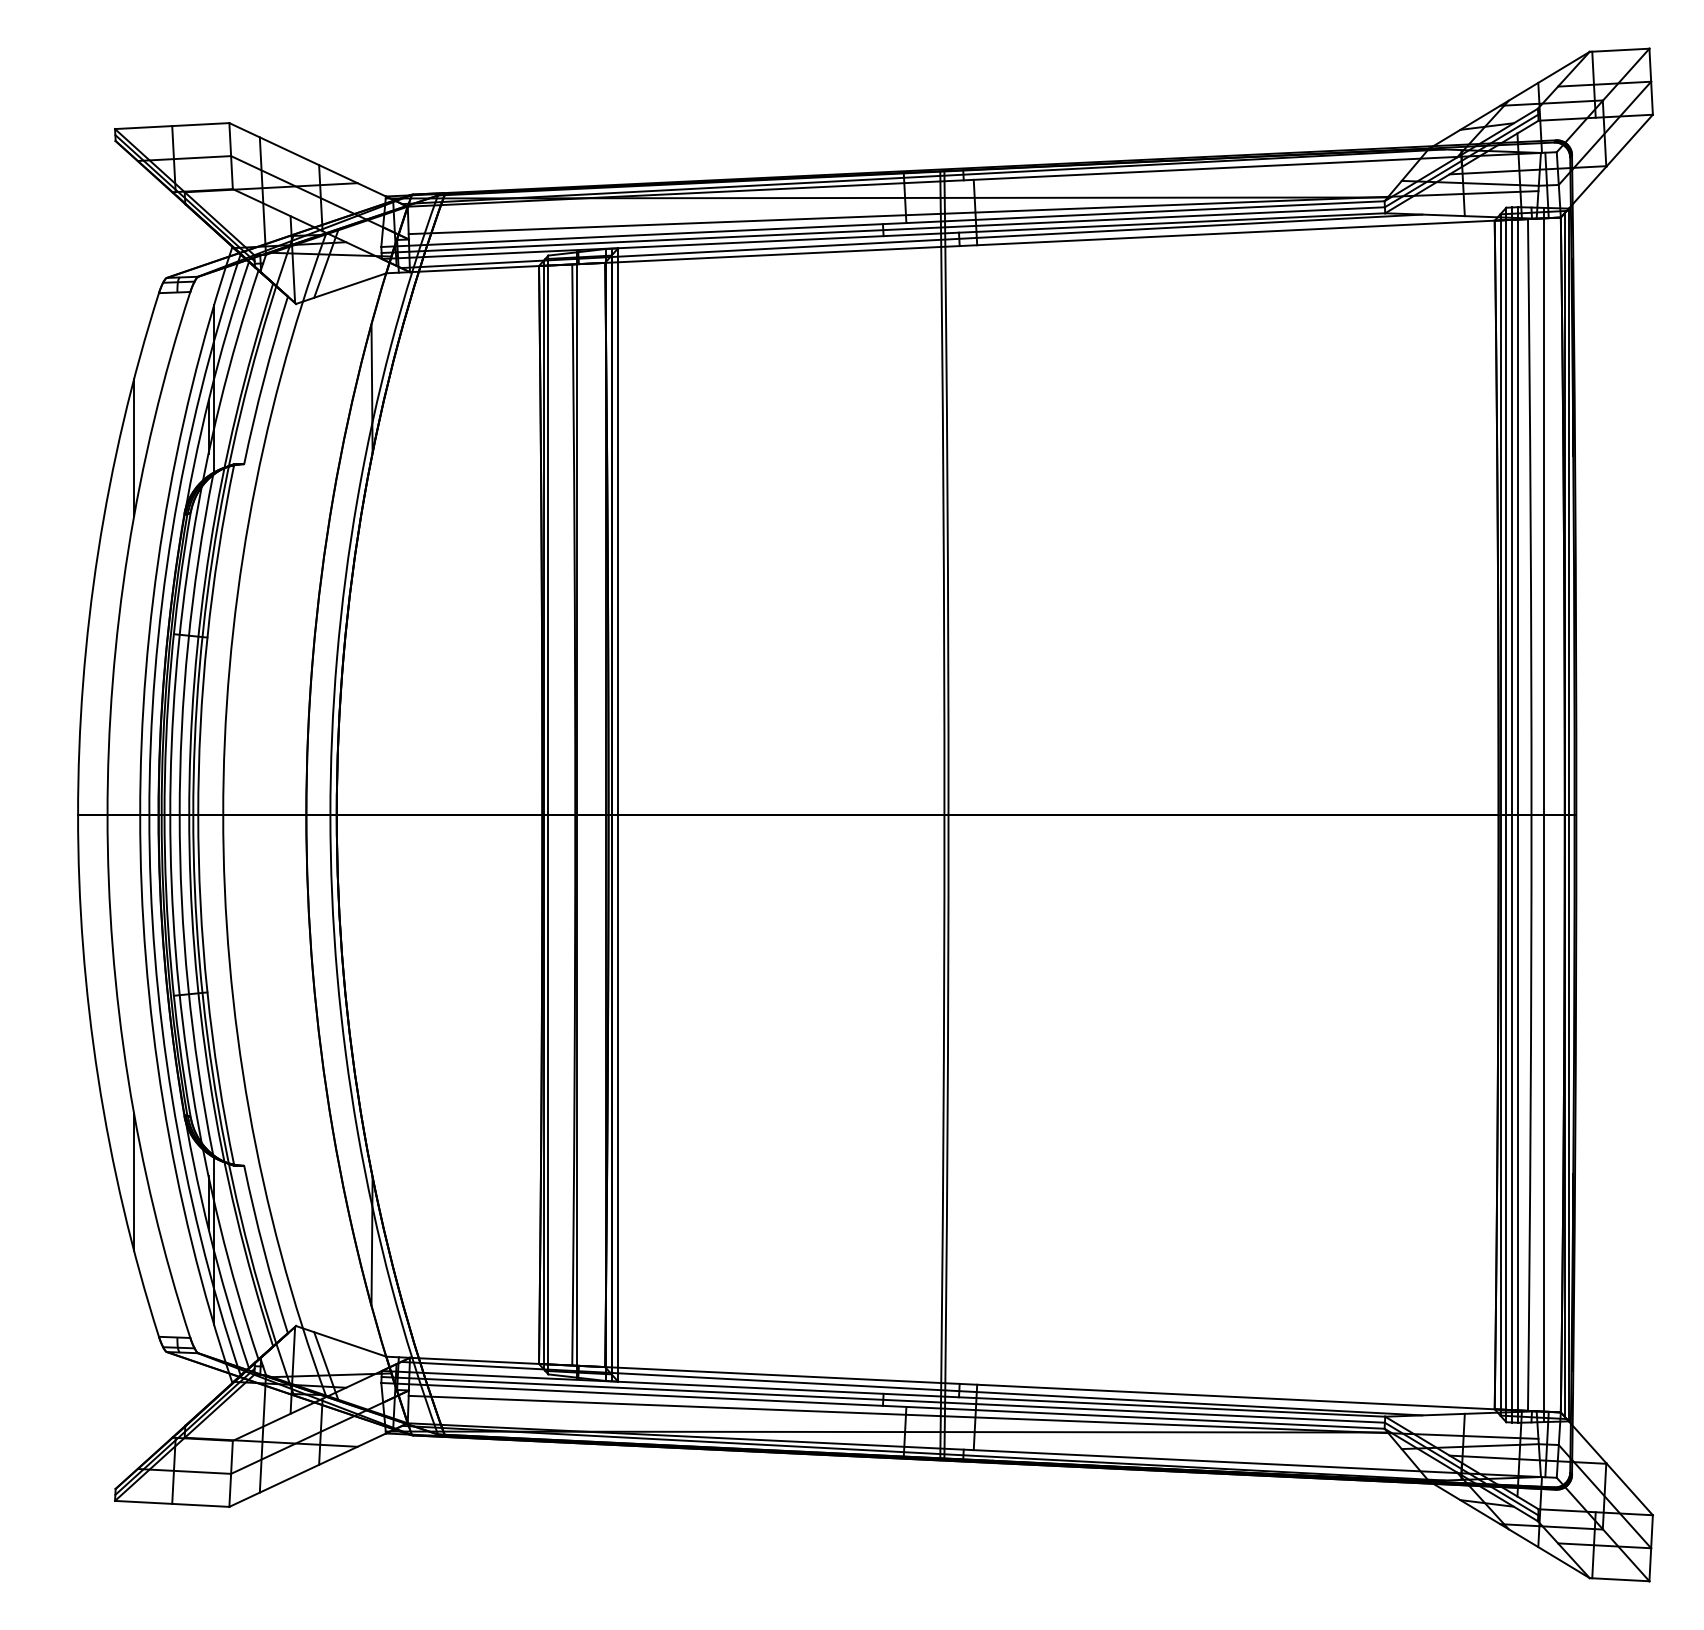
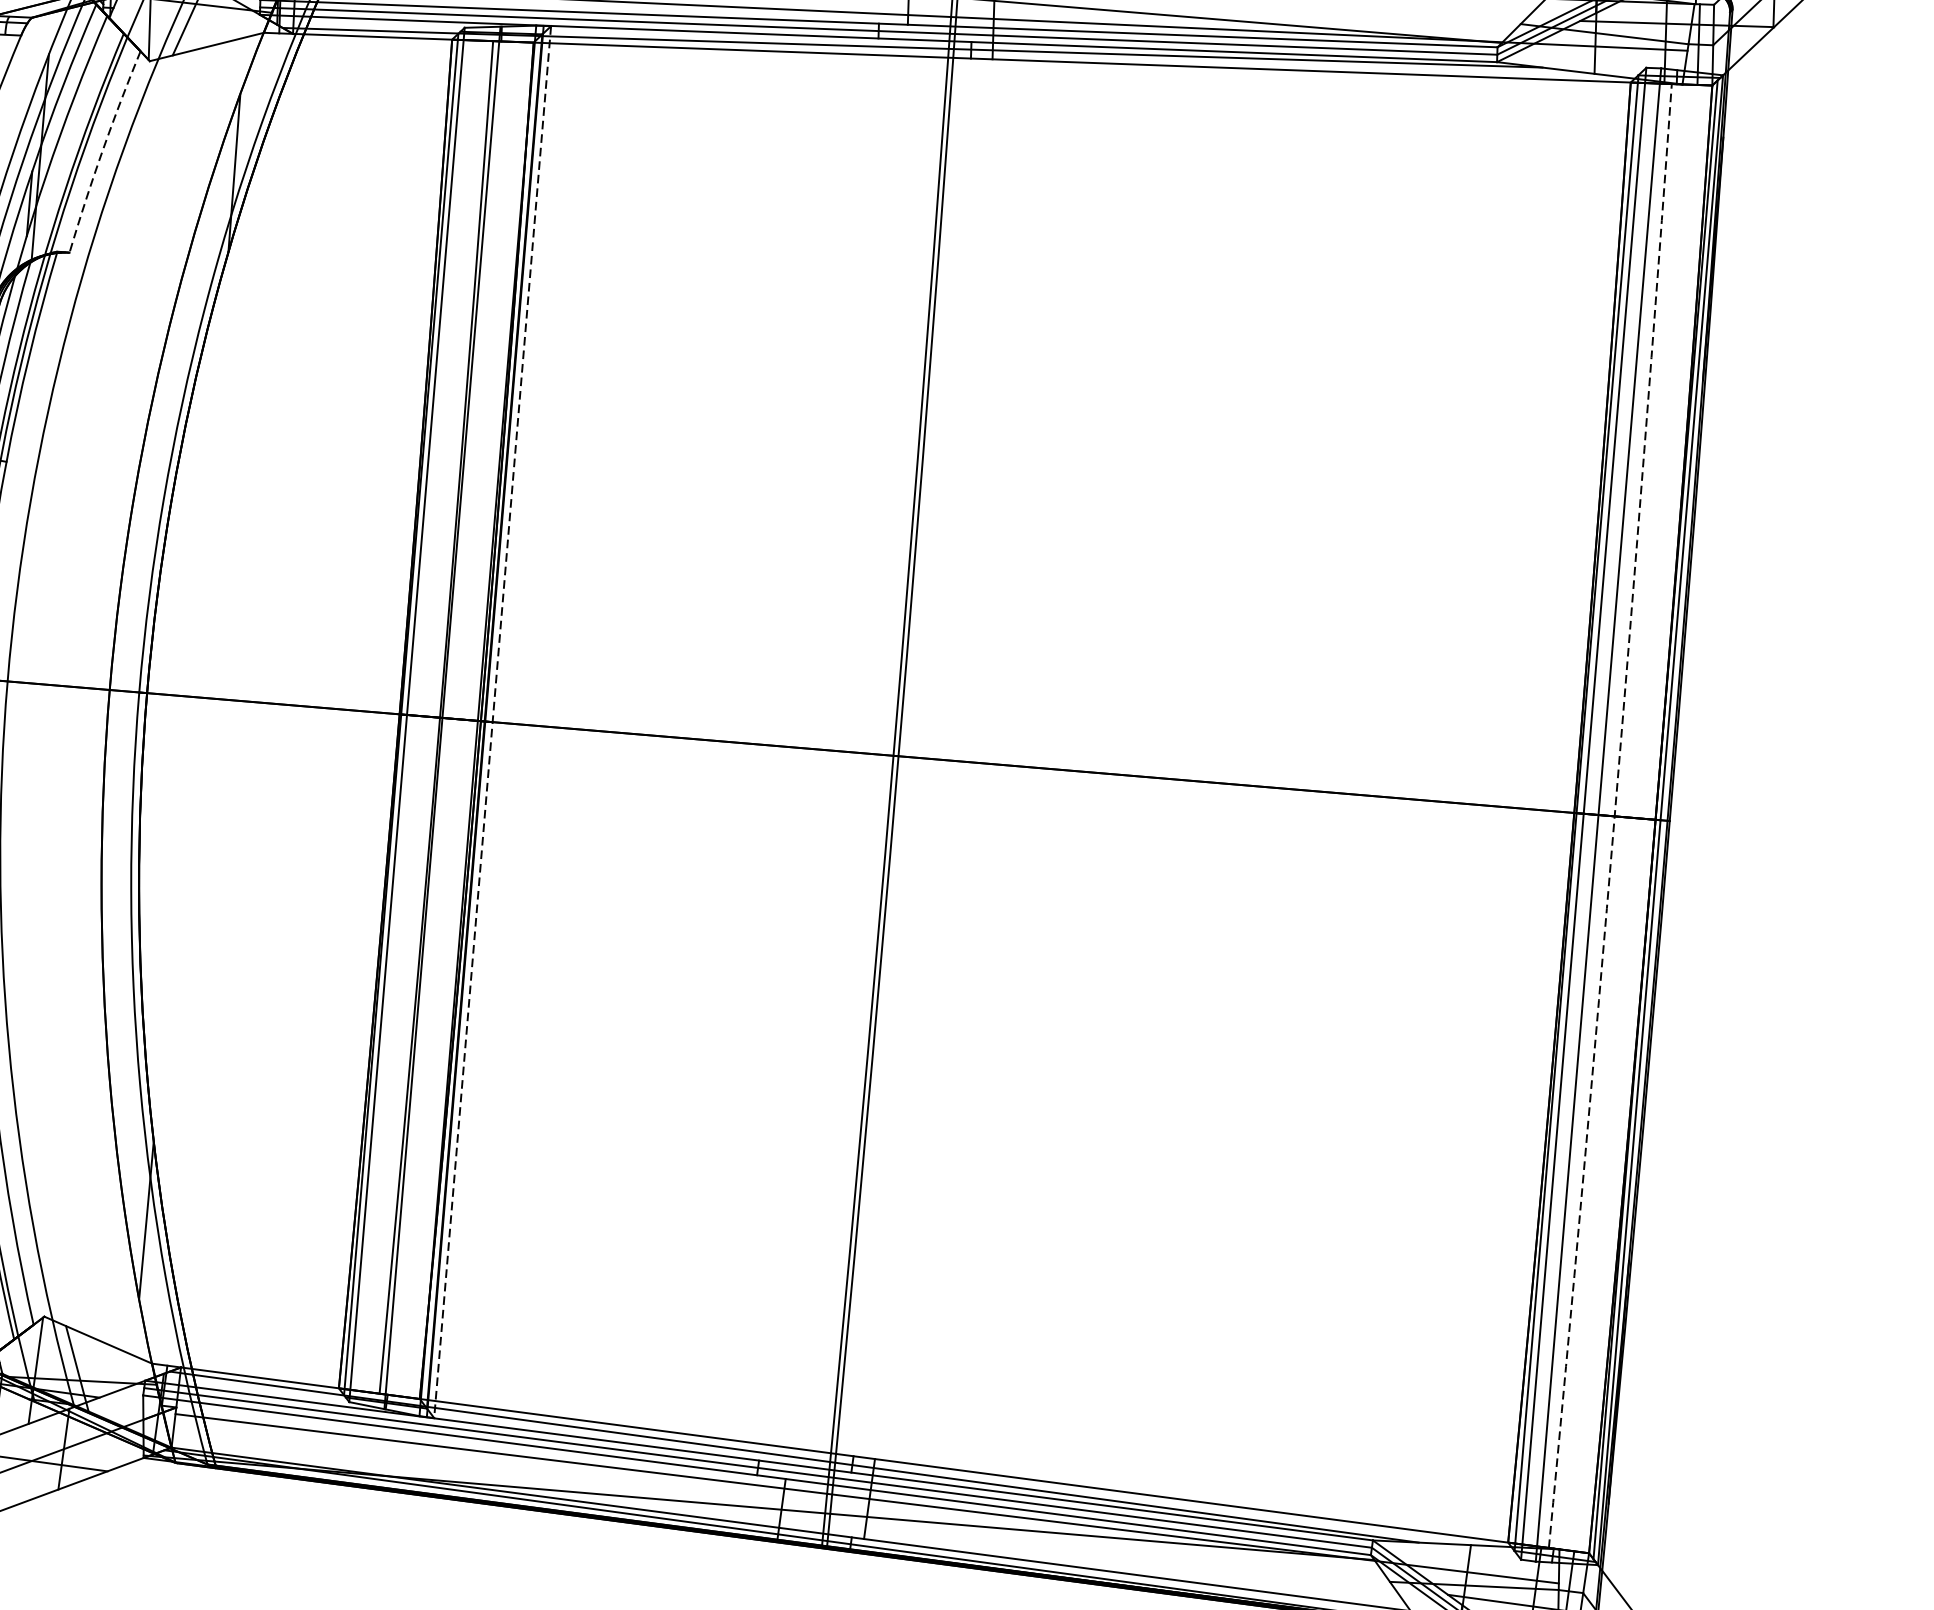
arc: (263, 379) -> (102, 150), solid -> dashed
line: (618, 814) -> (493, 721), solid -> dashed
line: (1512, 814) -> (1591, 813), removed
line: (1543, 814) -> (1629, 816), removed
arc: (1531, 815) -> (1614, 816), solid -> dashed

